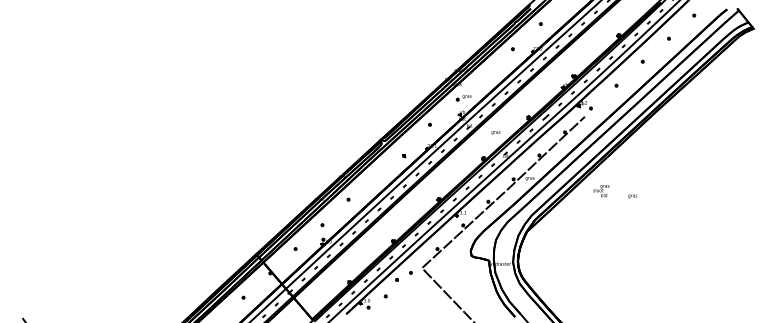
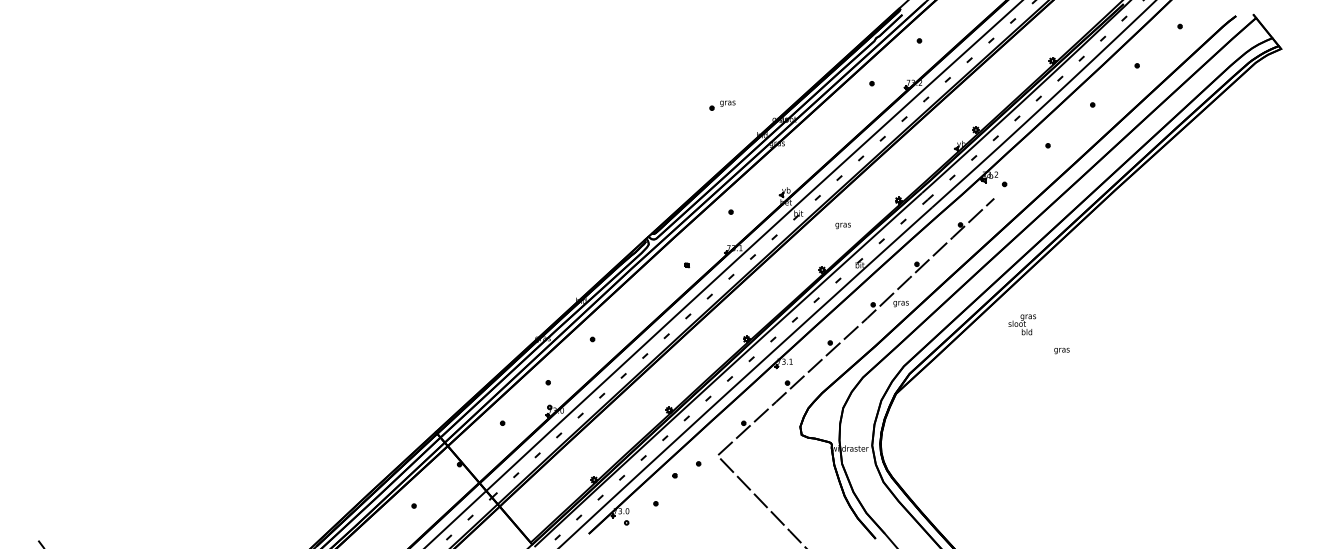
part: (463, 98) -> (721, 106), moved
text: (632, 196) -> (1061, 350), moved

